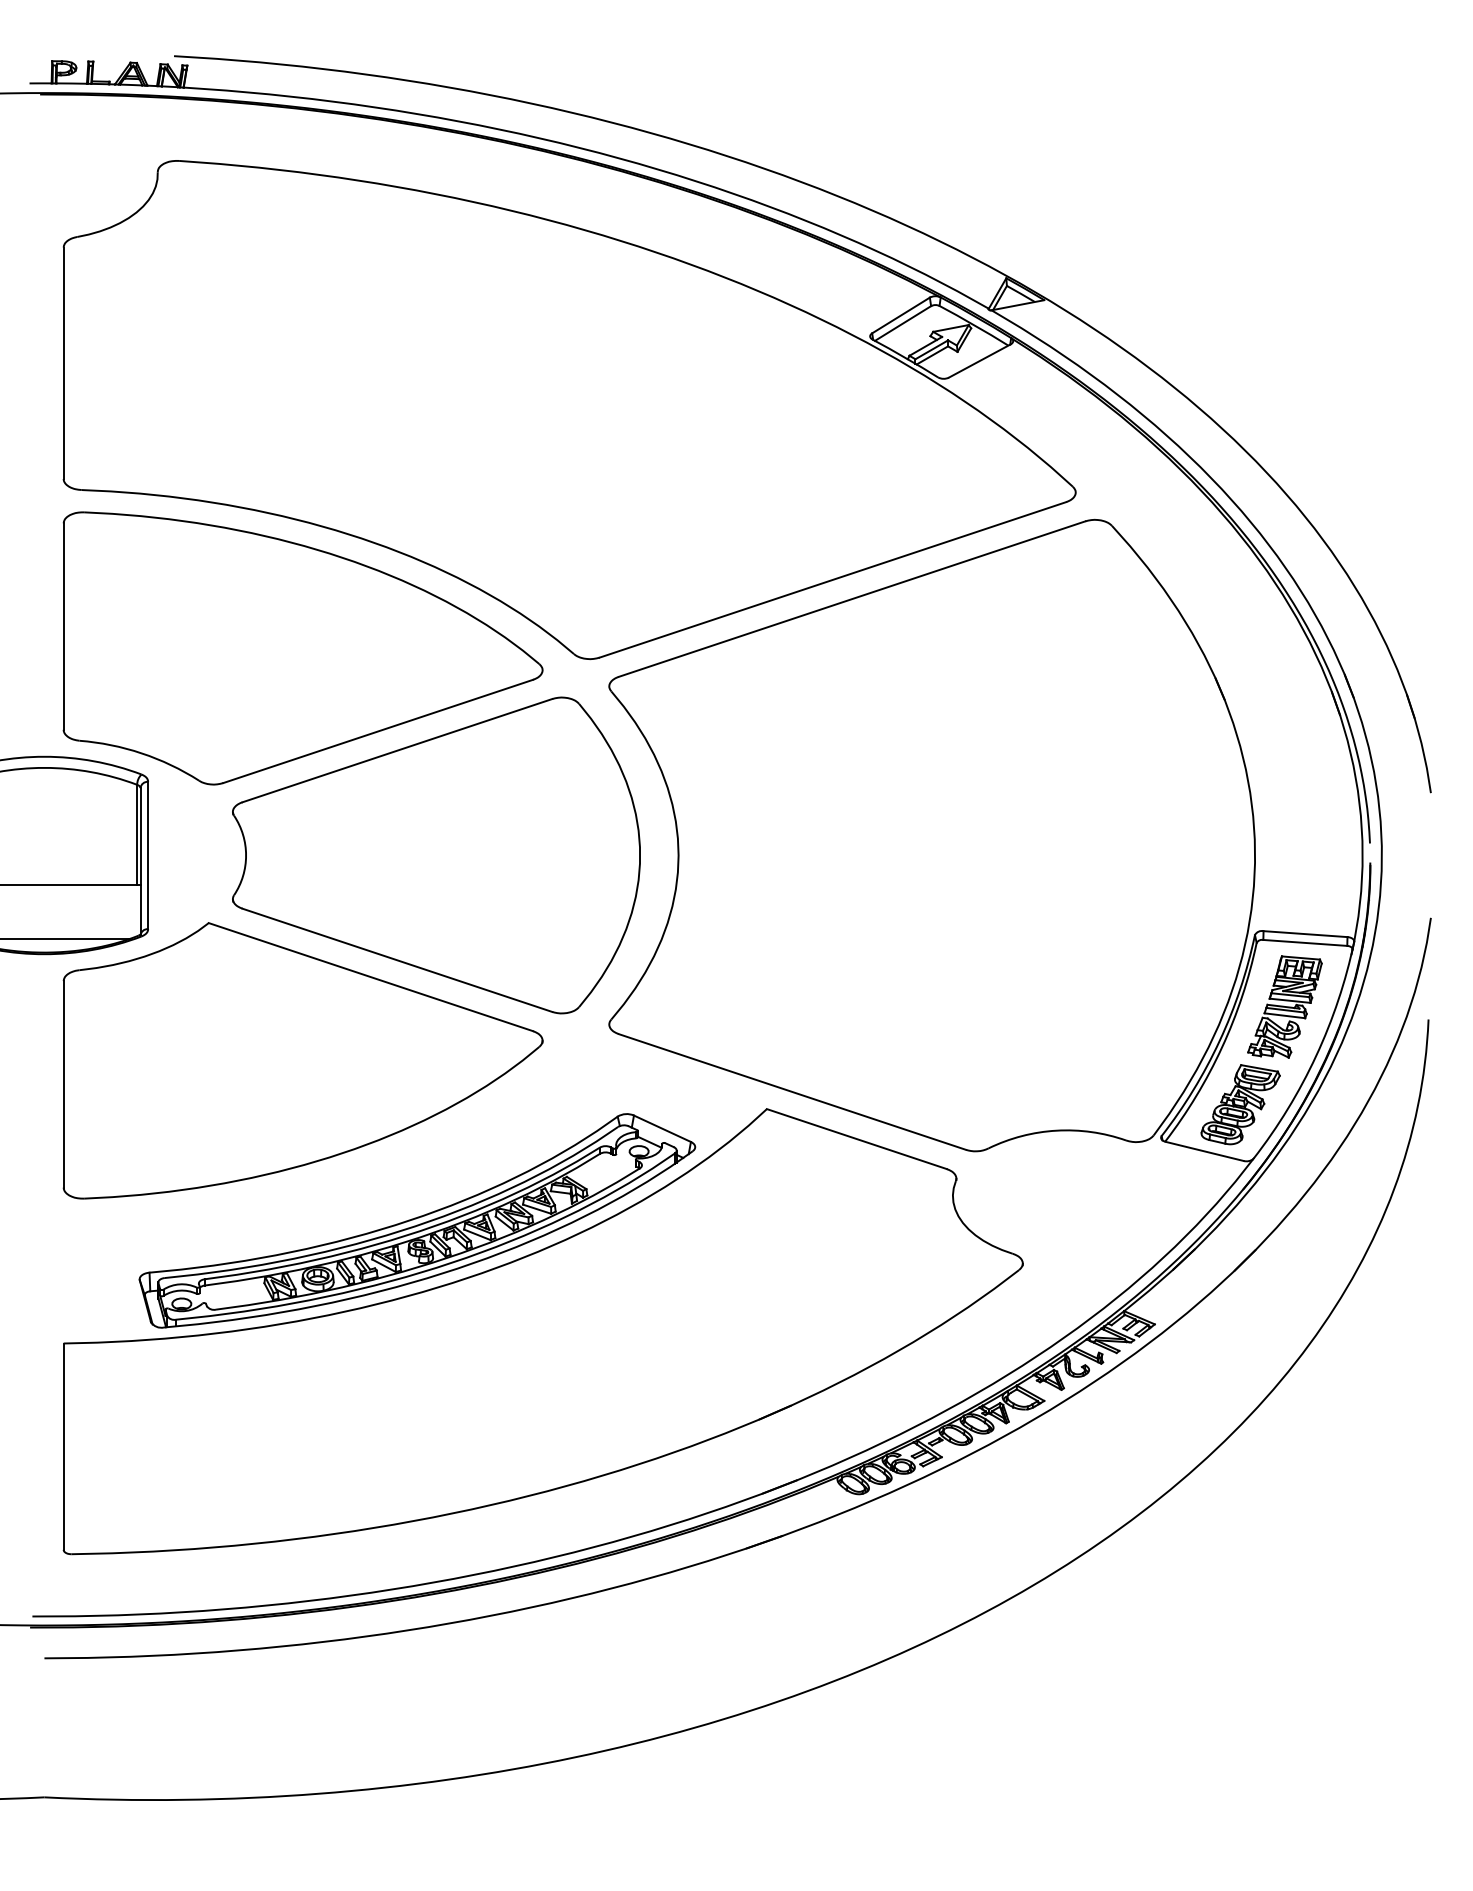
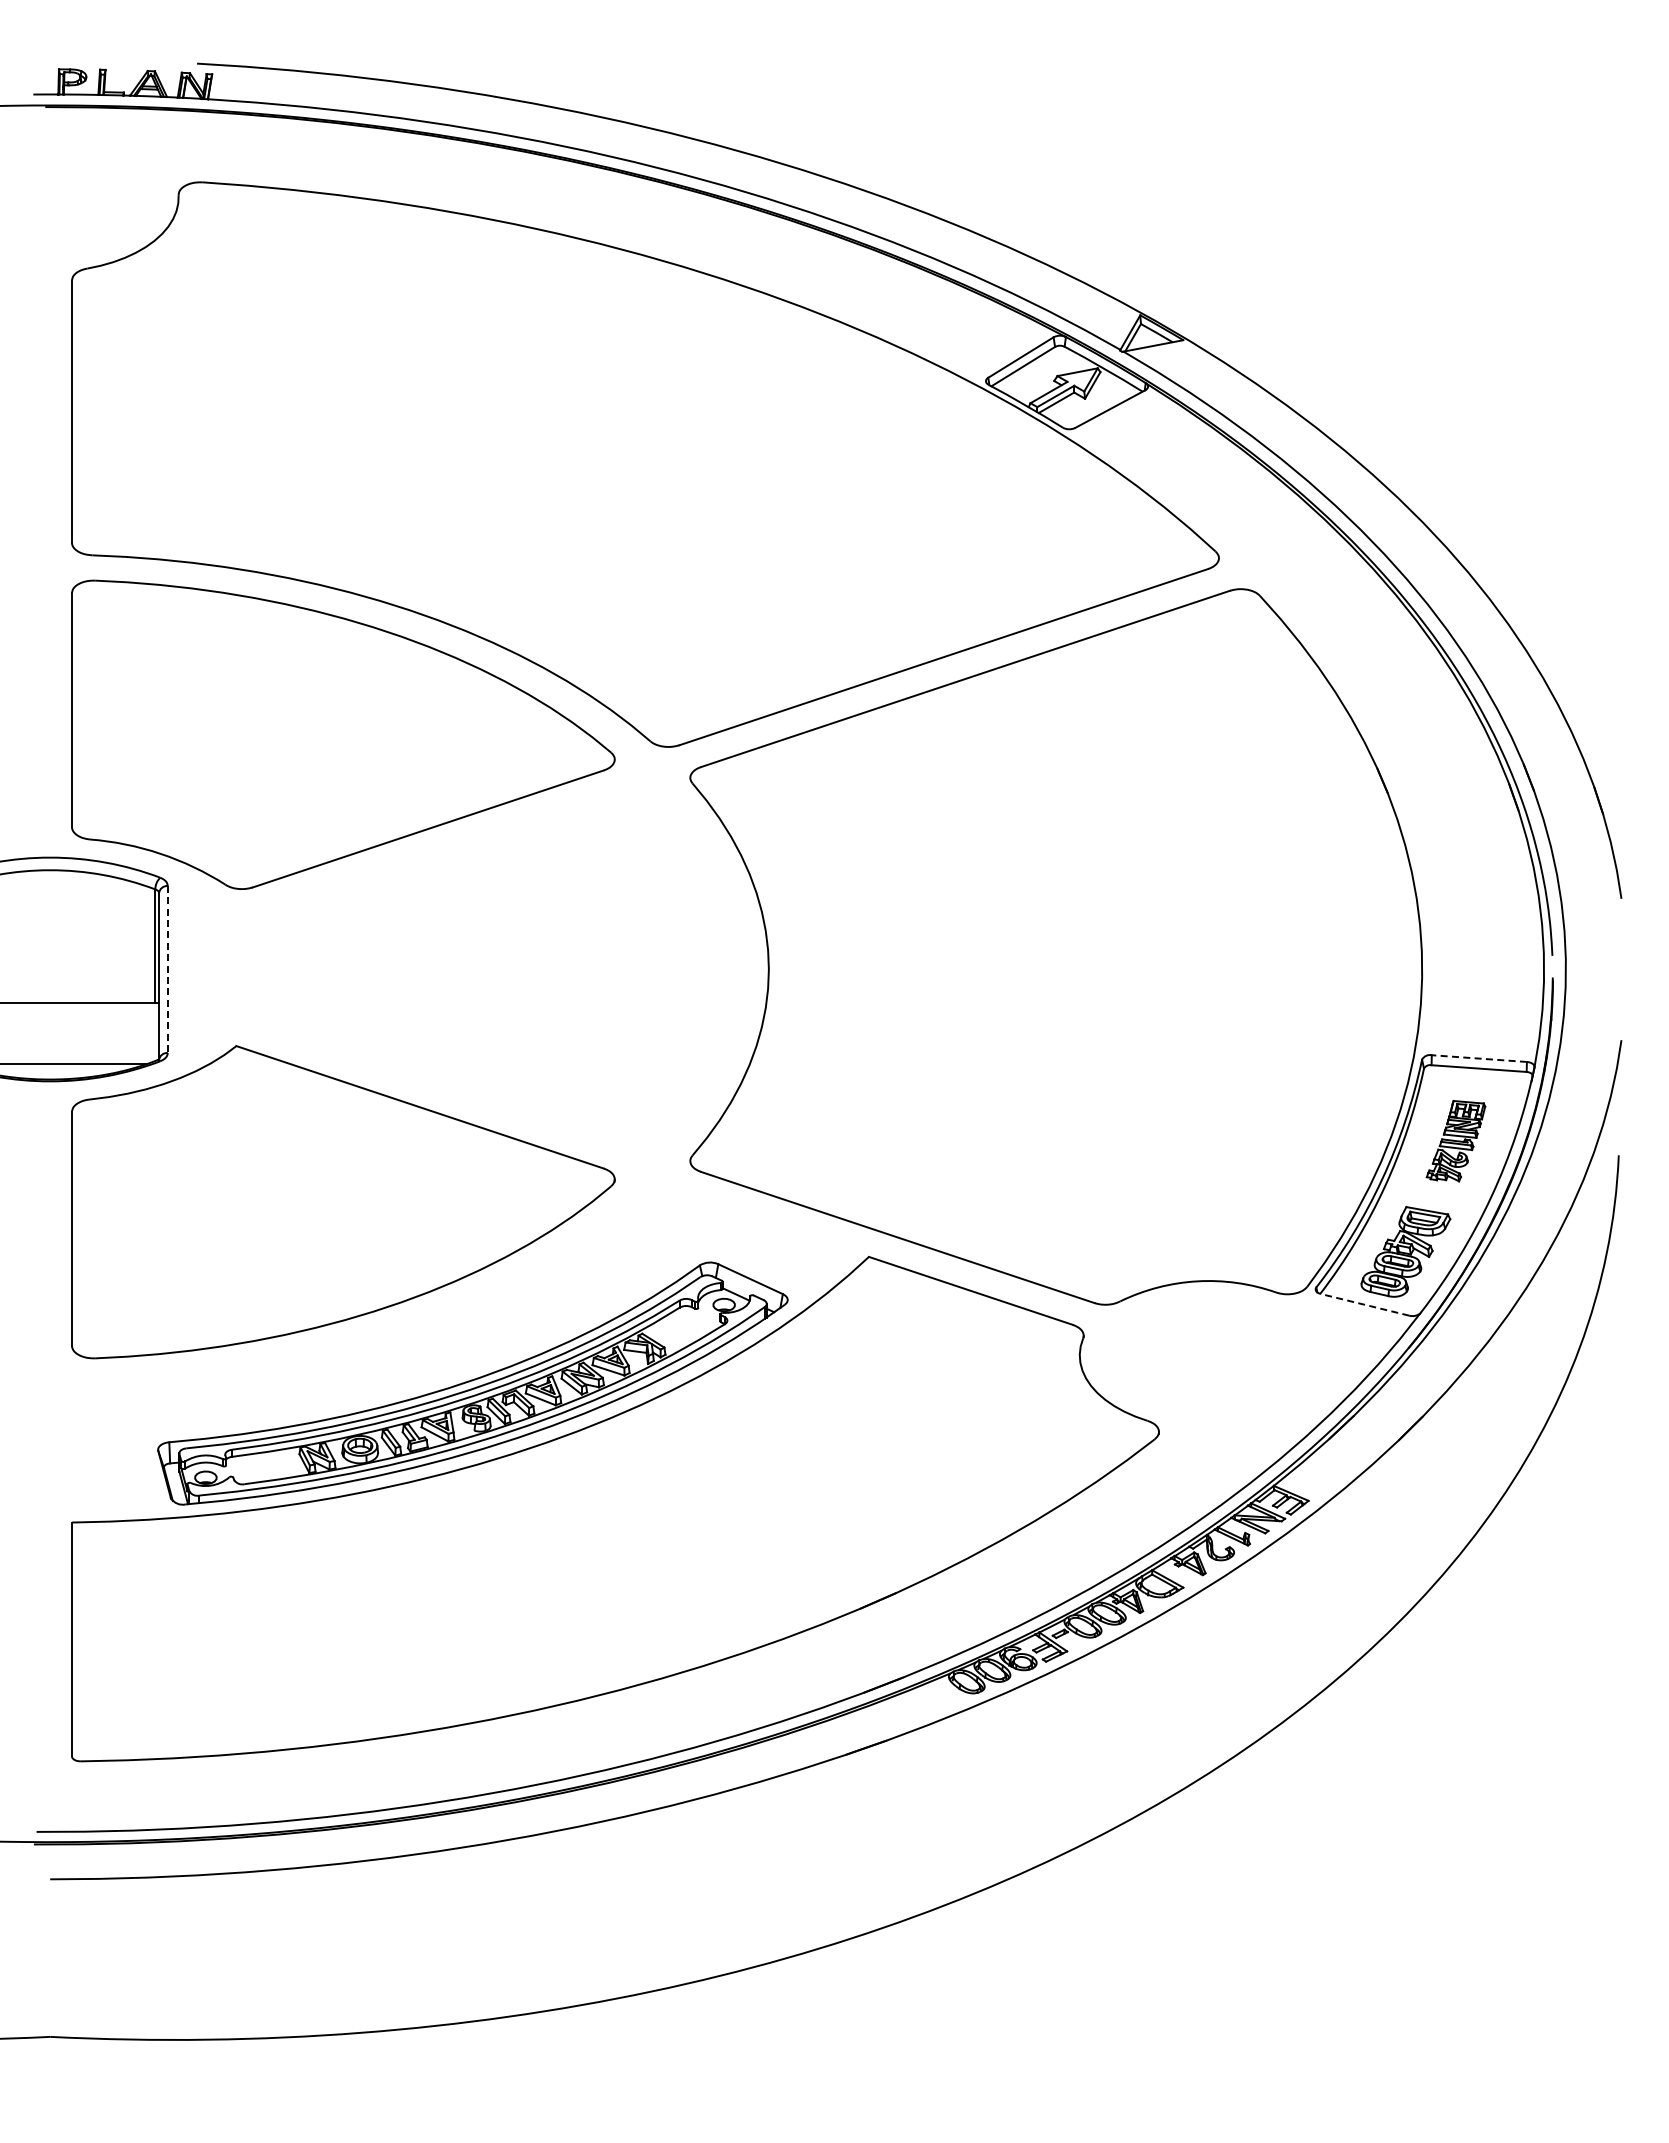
part: (435, 855) -> (493, 969), removed
line: (147, 856) -> (167, 970), solid -> dashed
line: (1305, 934) -> (1479, 1058), solid -> dashed
part: (1284, 1006) -> (1455, 1140), size x0.7
line: (1204, 1151) -> (1364, 1304), solid -> dashed

